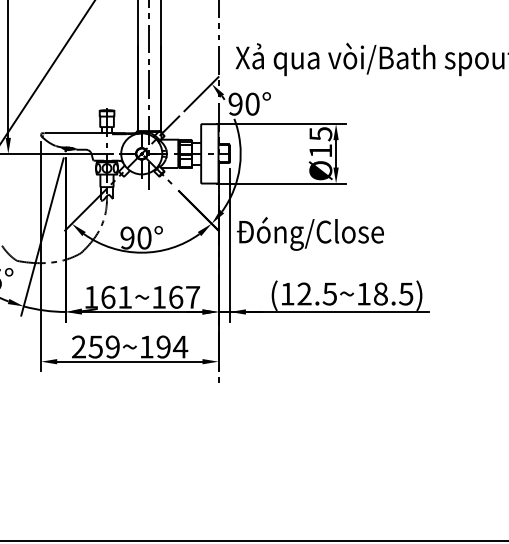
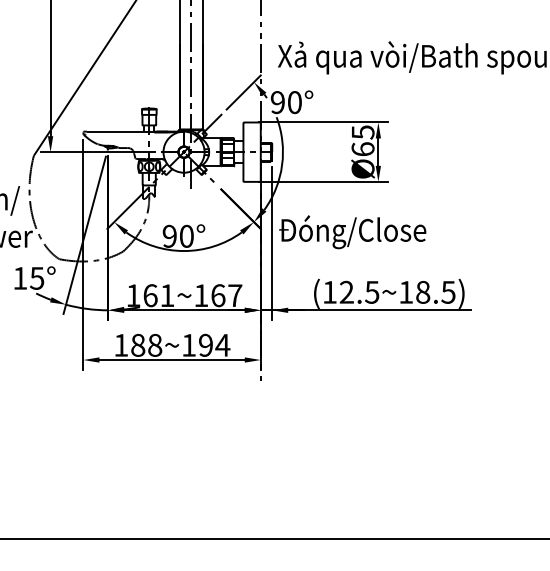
text: (320, 150) -> (362, 148), Ø15 -> Ø65
text: (96, 346) -> (138, 344), 259~194 -> 188~194

